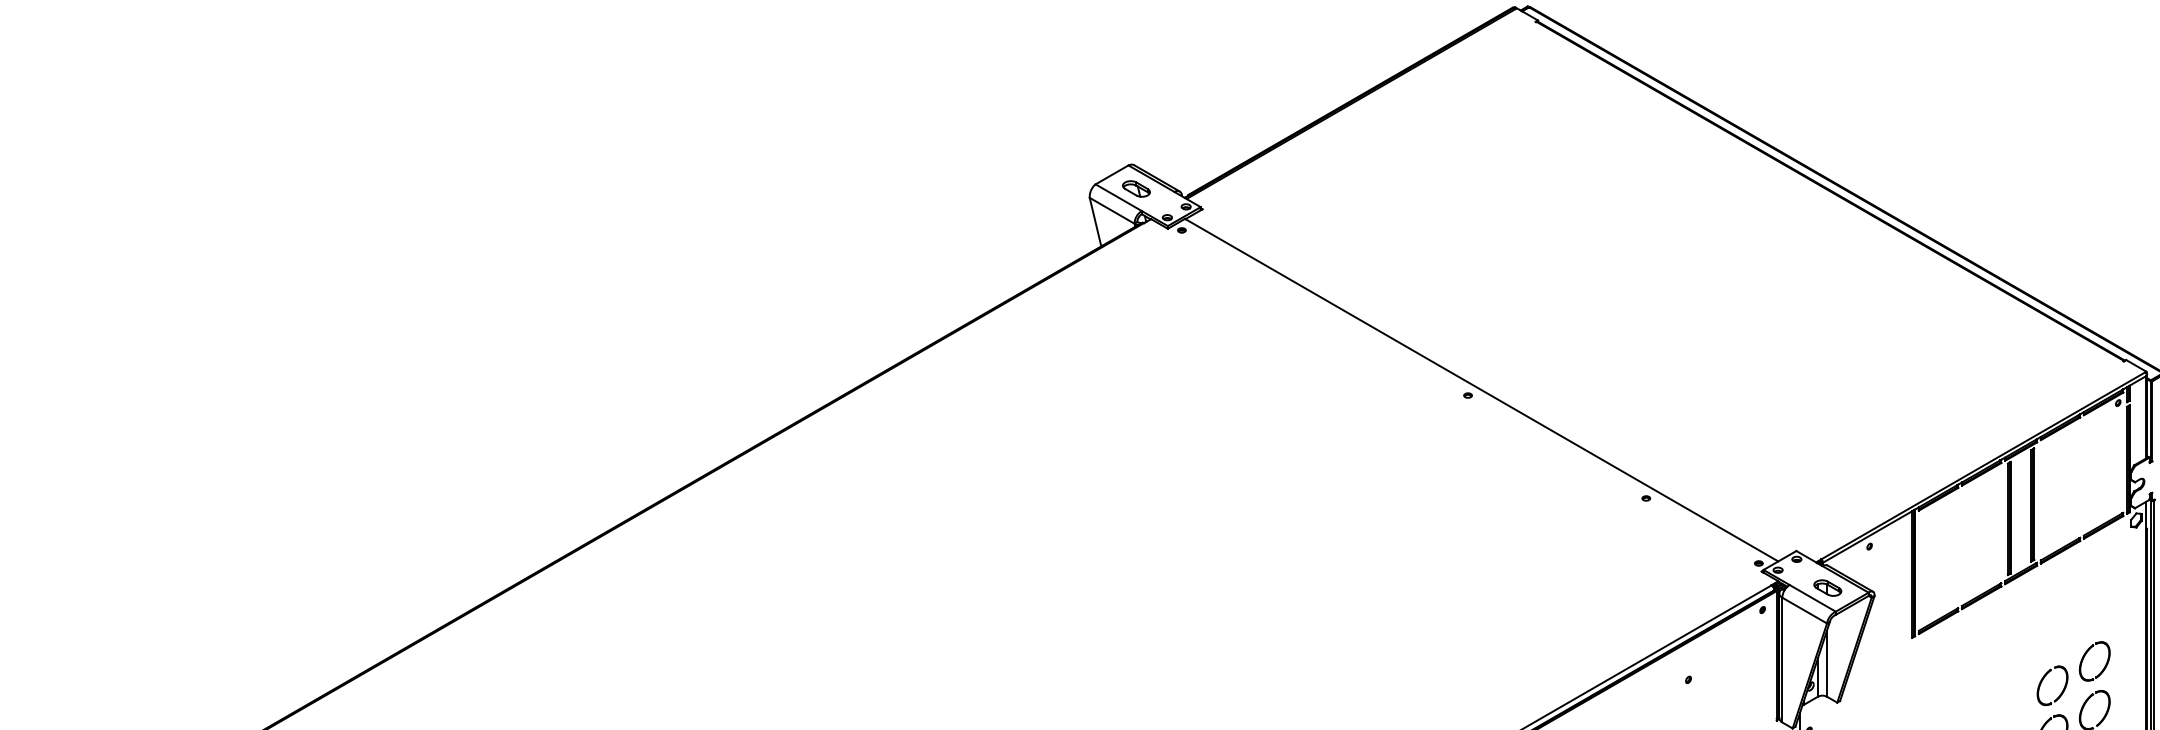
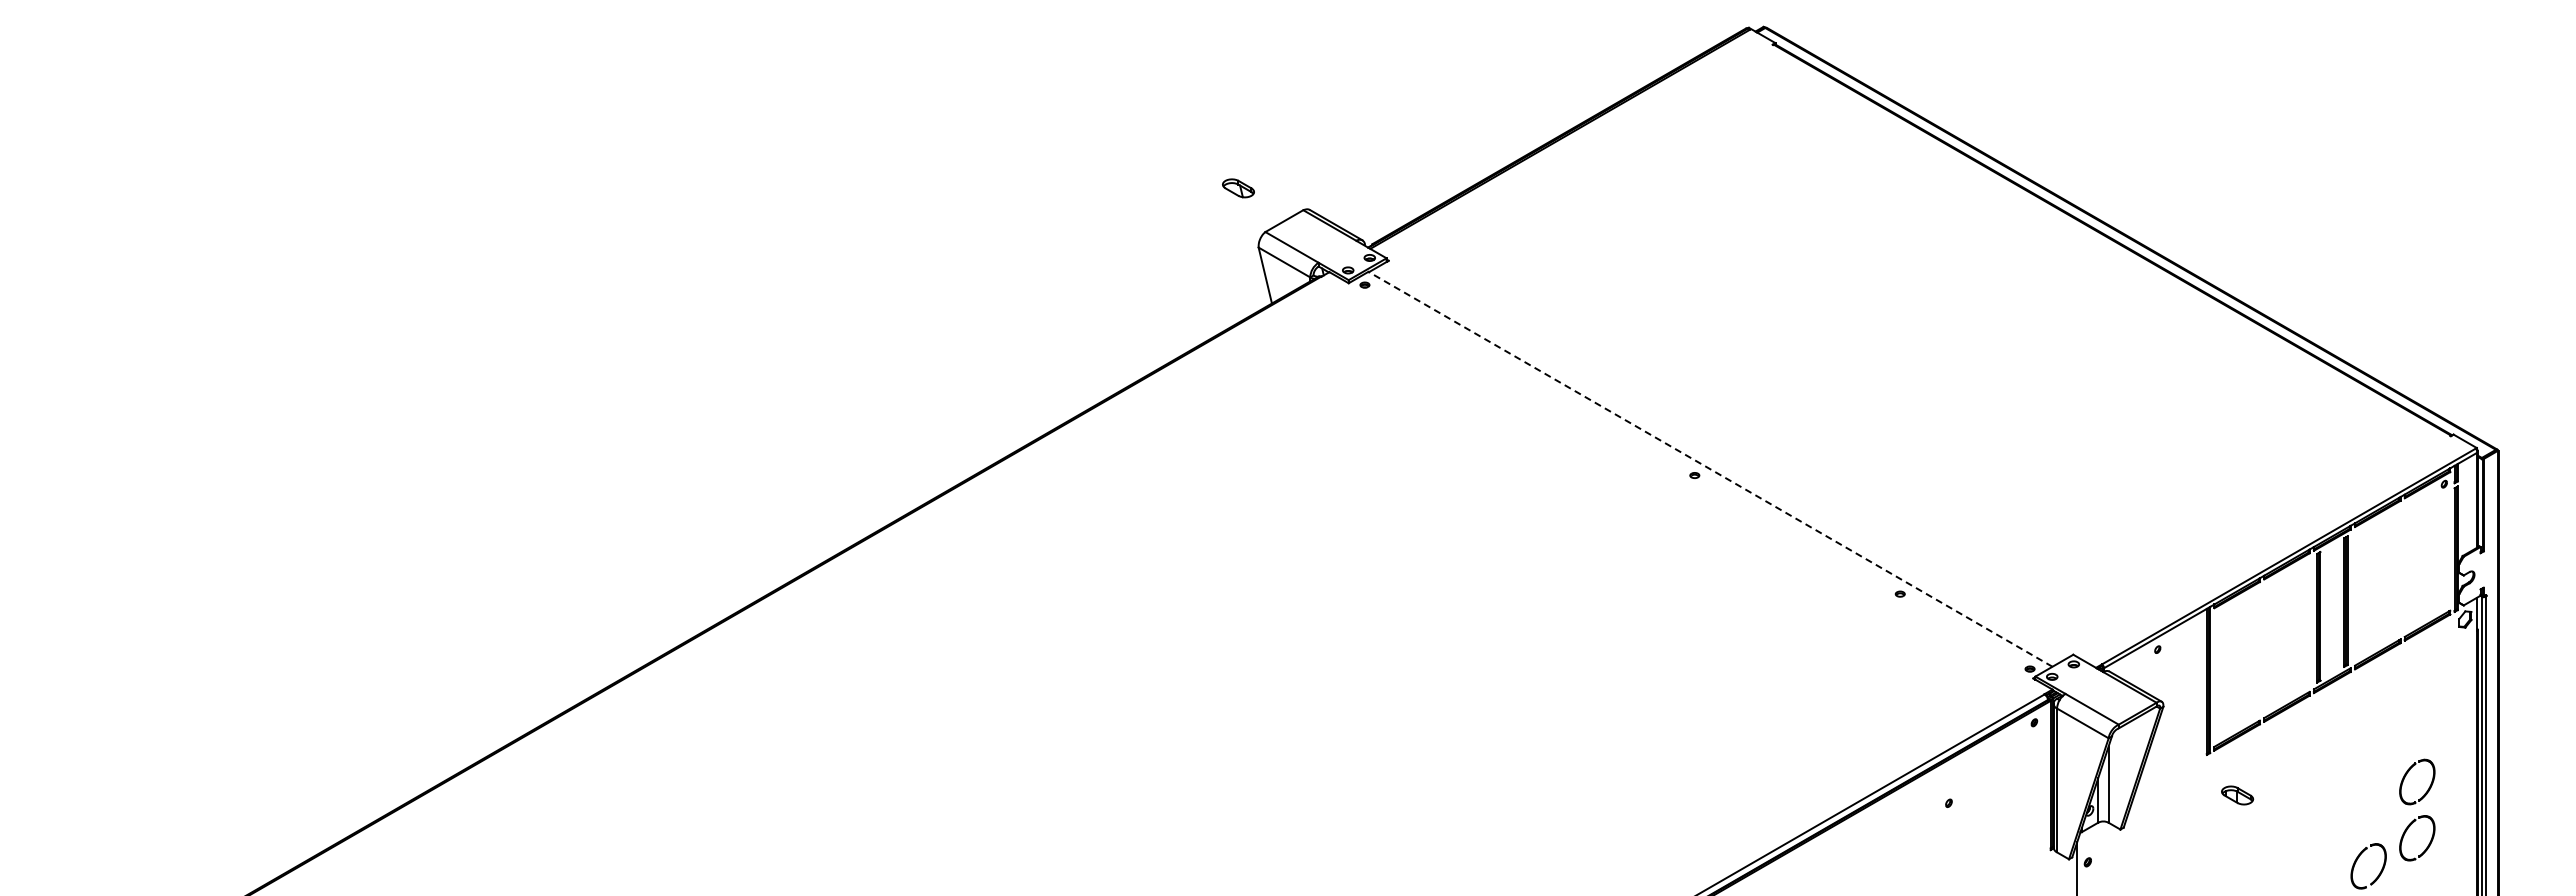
part: (1136, 189) -> (1238, 188), moved
line: (1481, 390) -> (1710, 469), solid -> dashed
part: (1827, 588) -> (2237, 795), moved
part: (2044, 678) -> (2359, 801), removed

